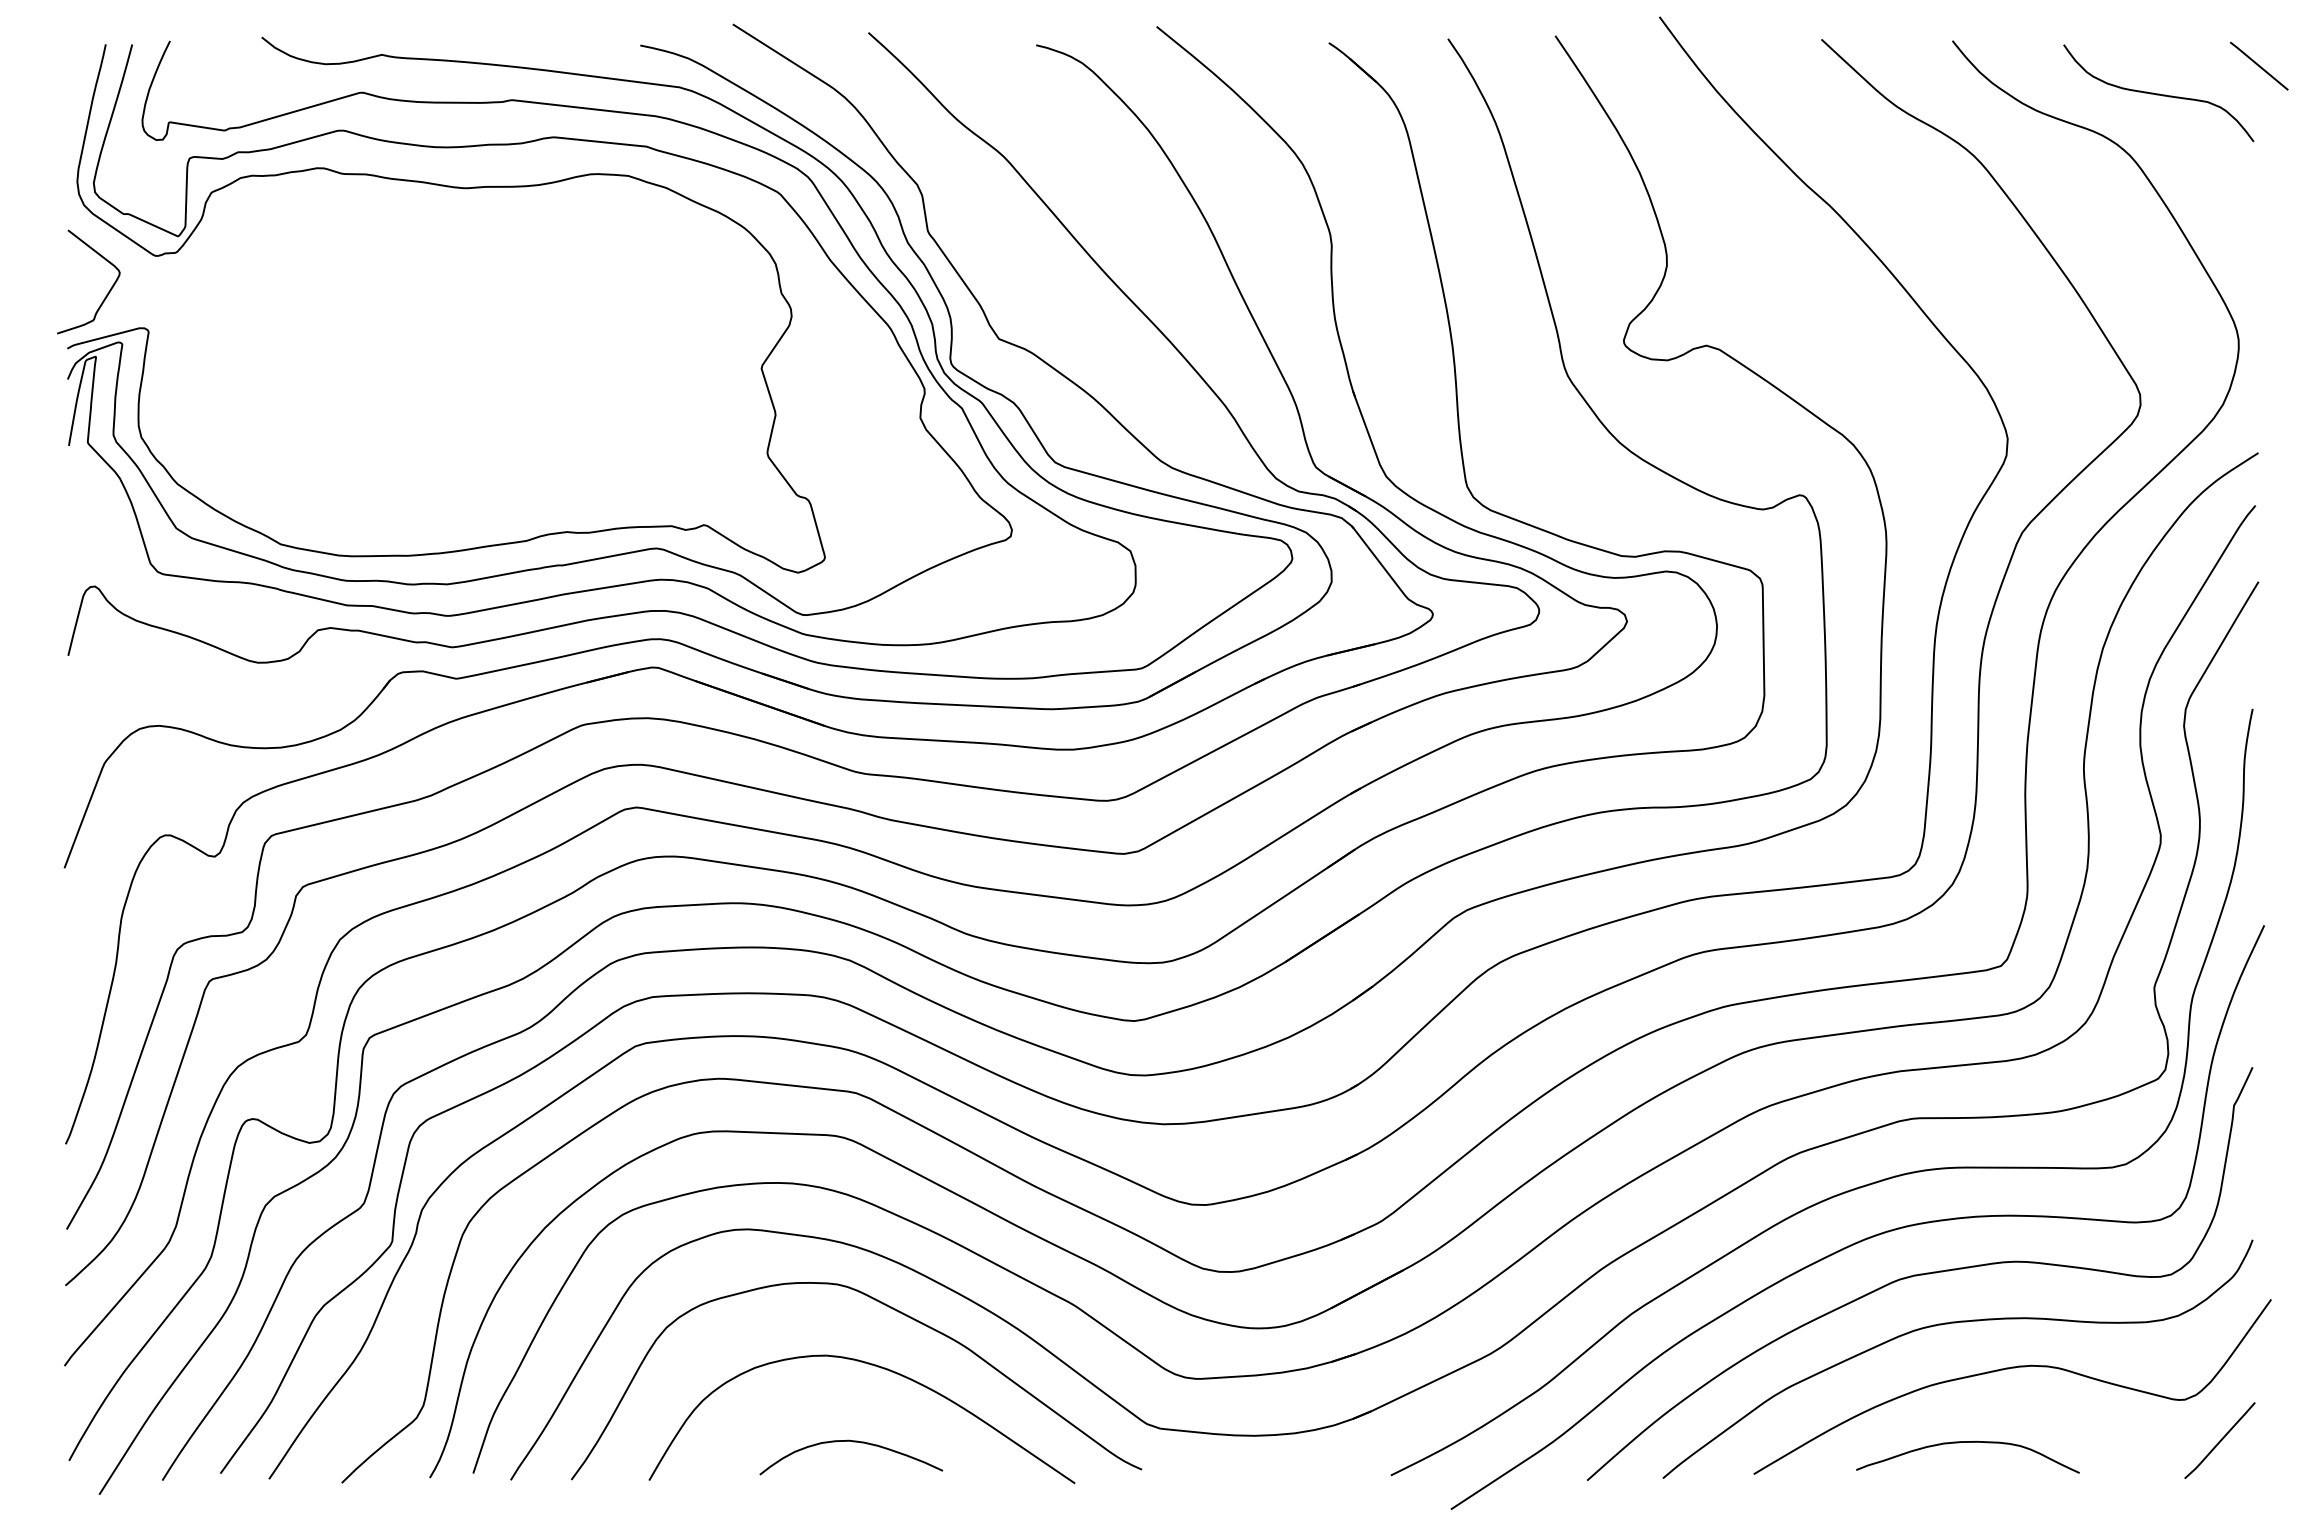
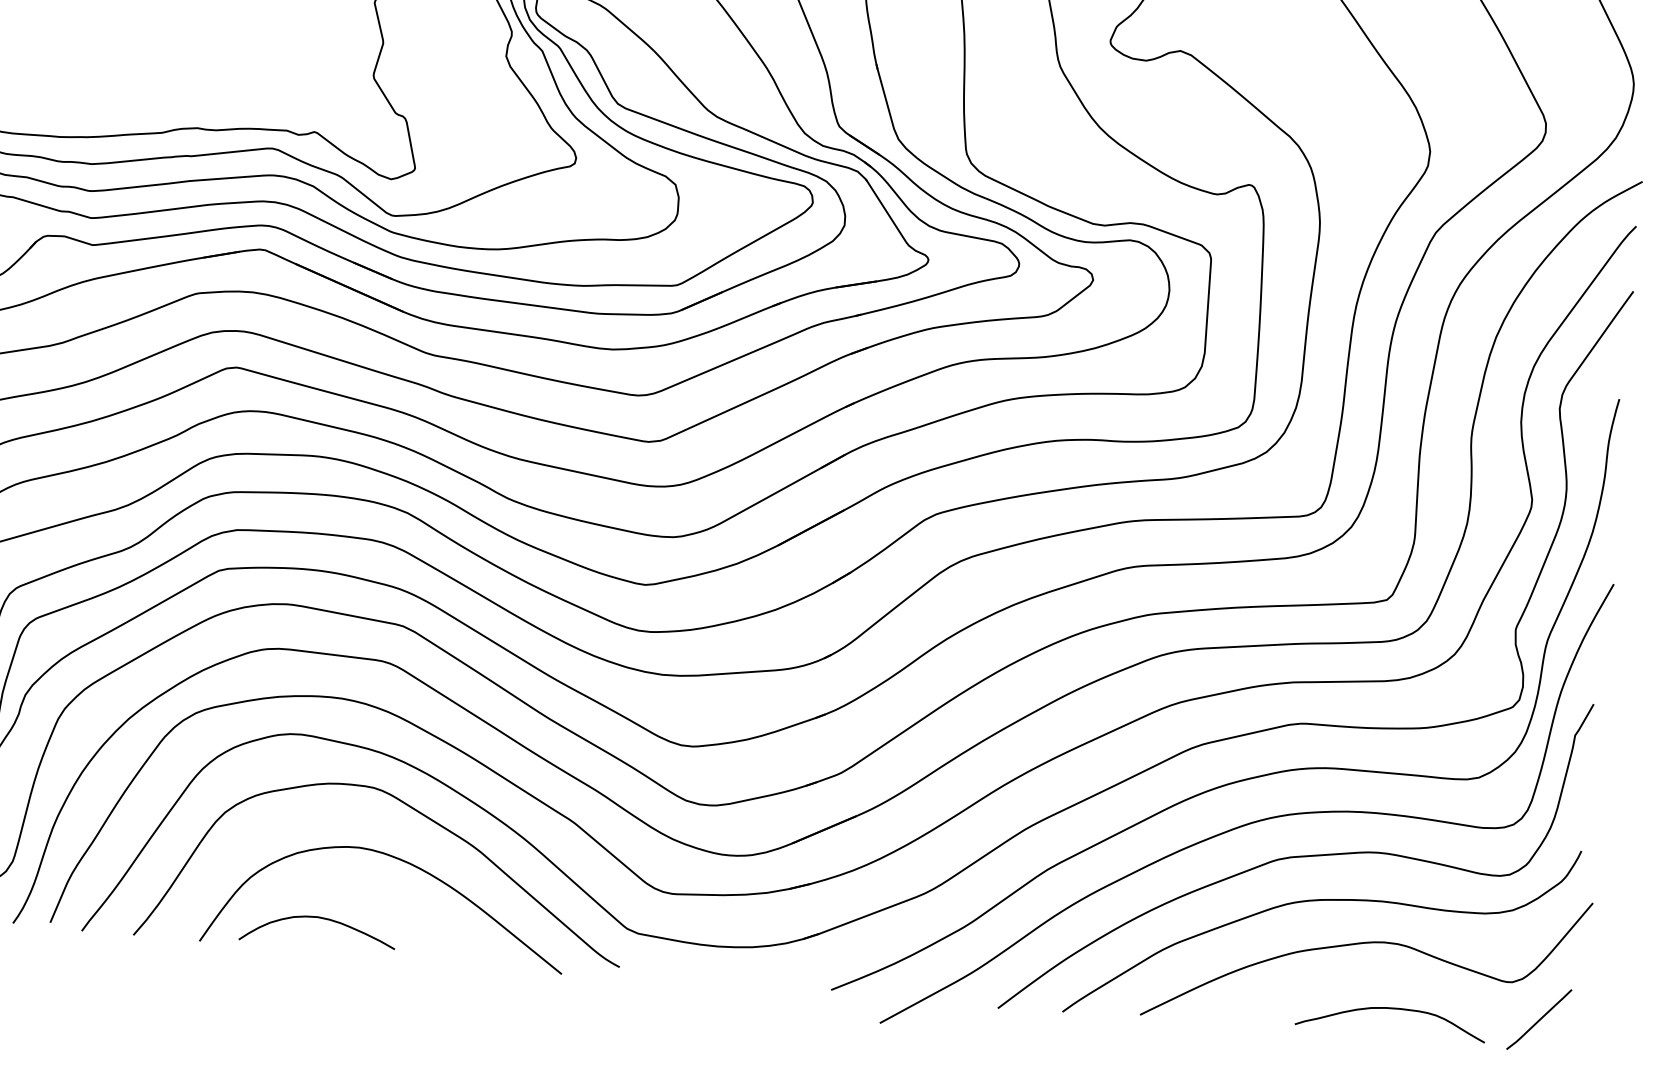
curve: (853, 1442) -> (320, 918), moved
curve: (1967, 1442) -> (1391, 1008), moved

